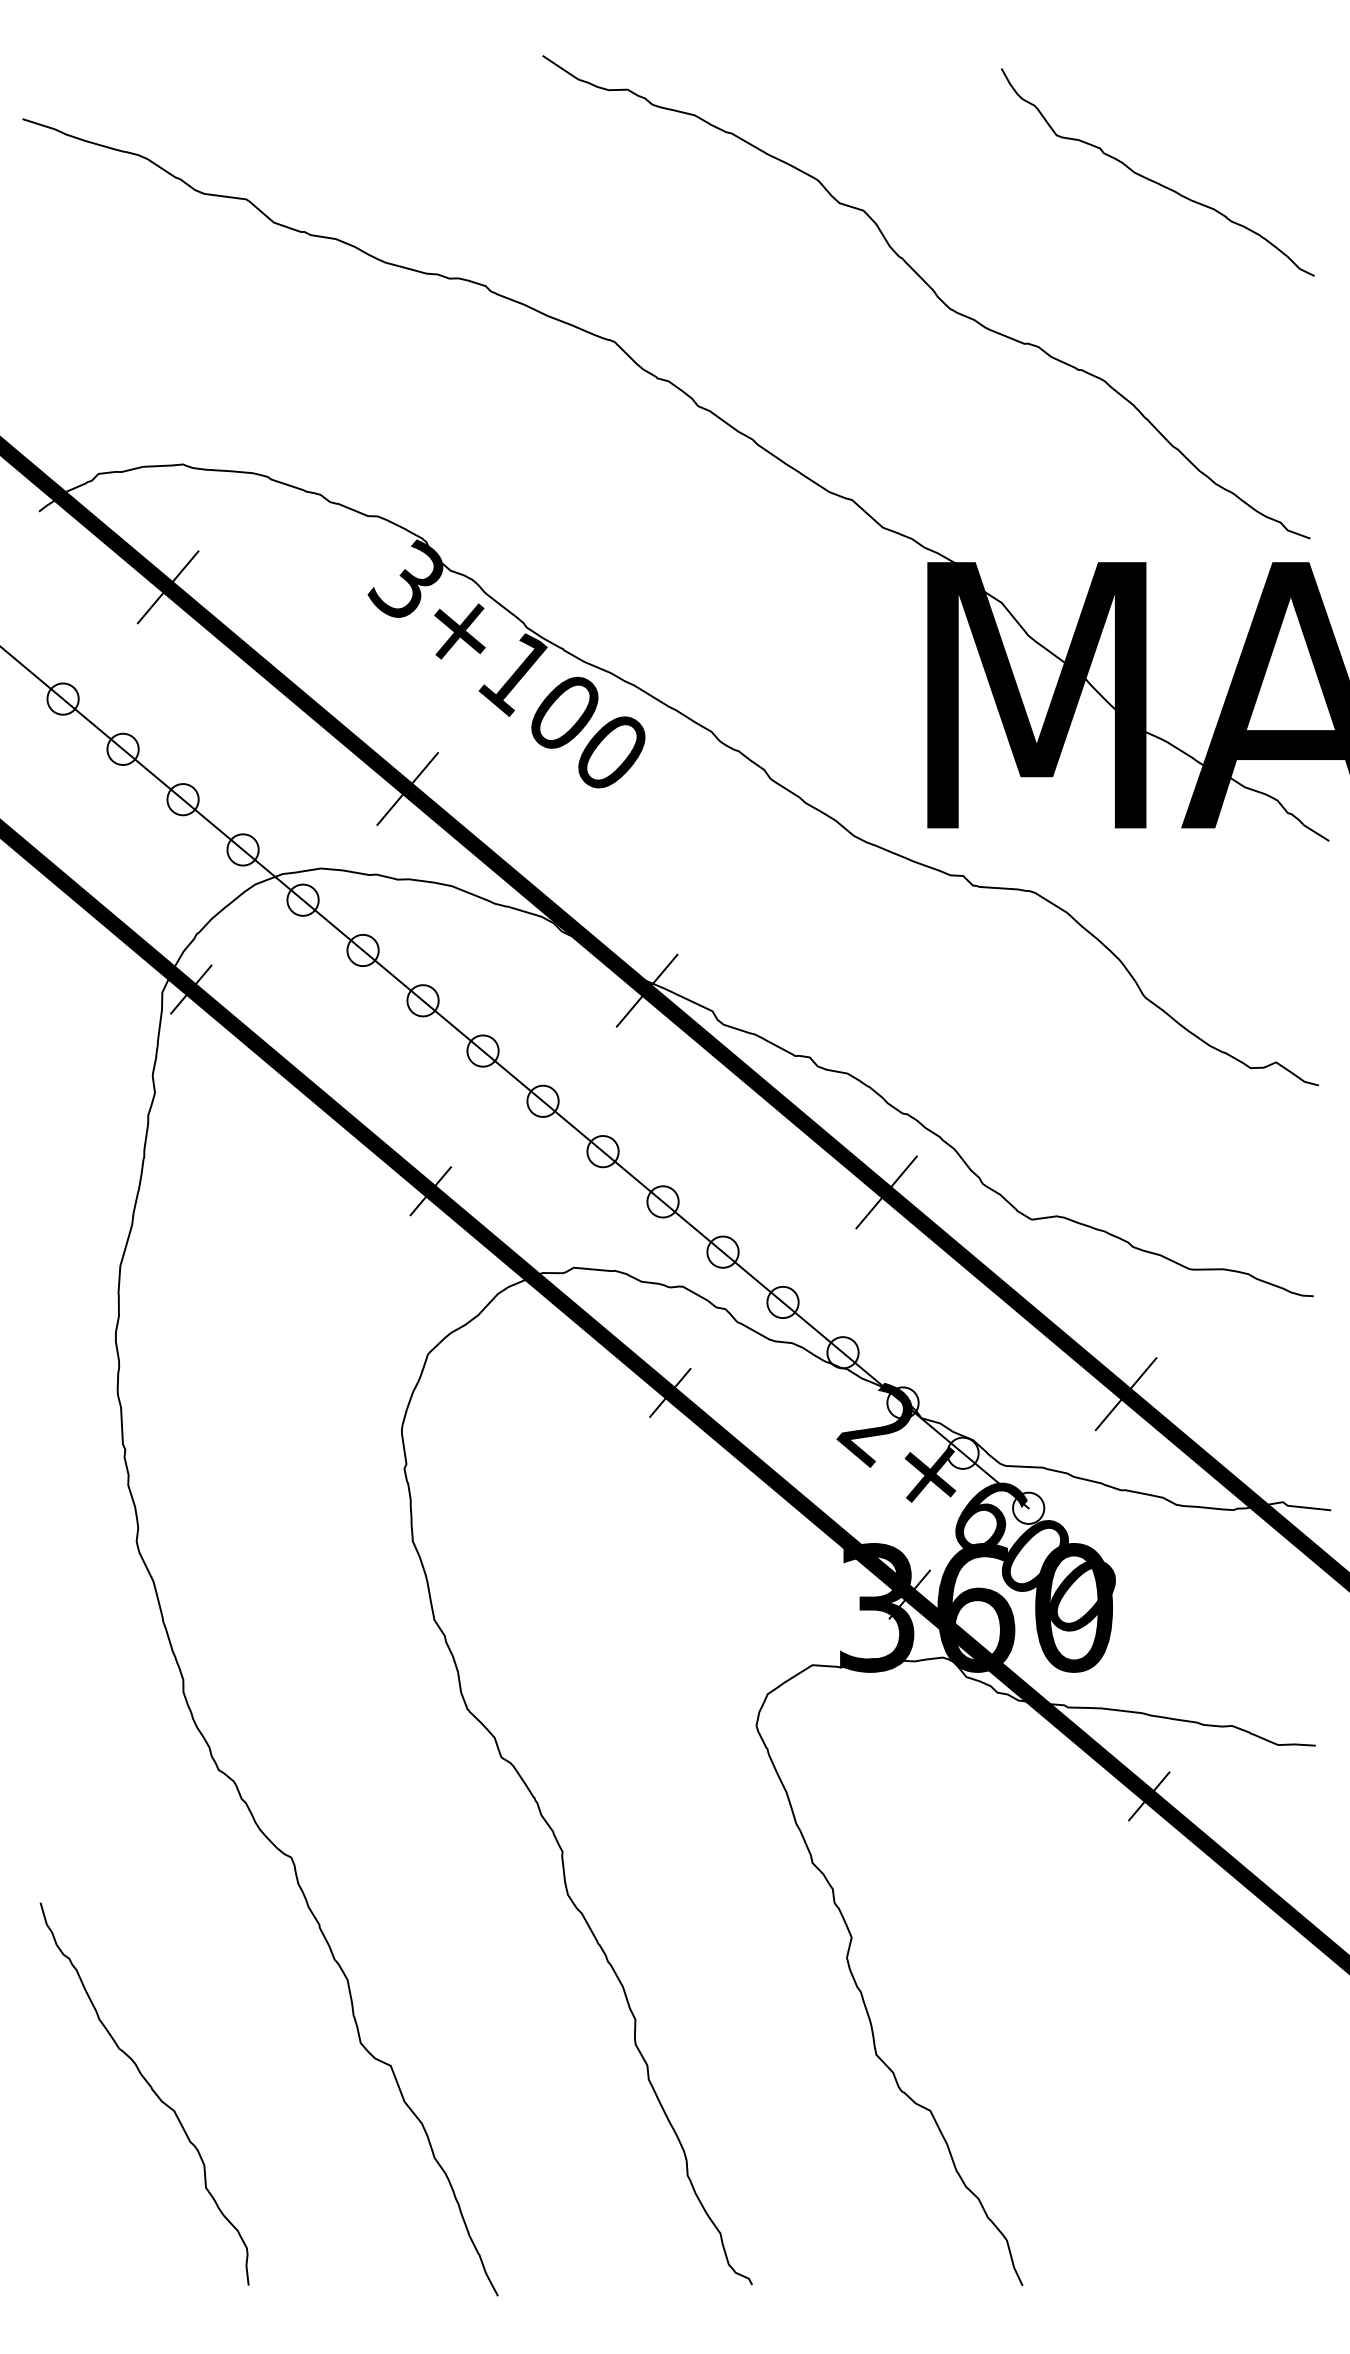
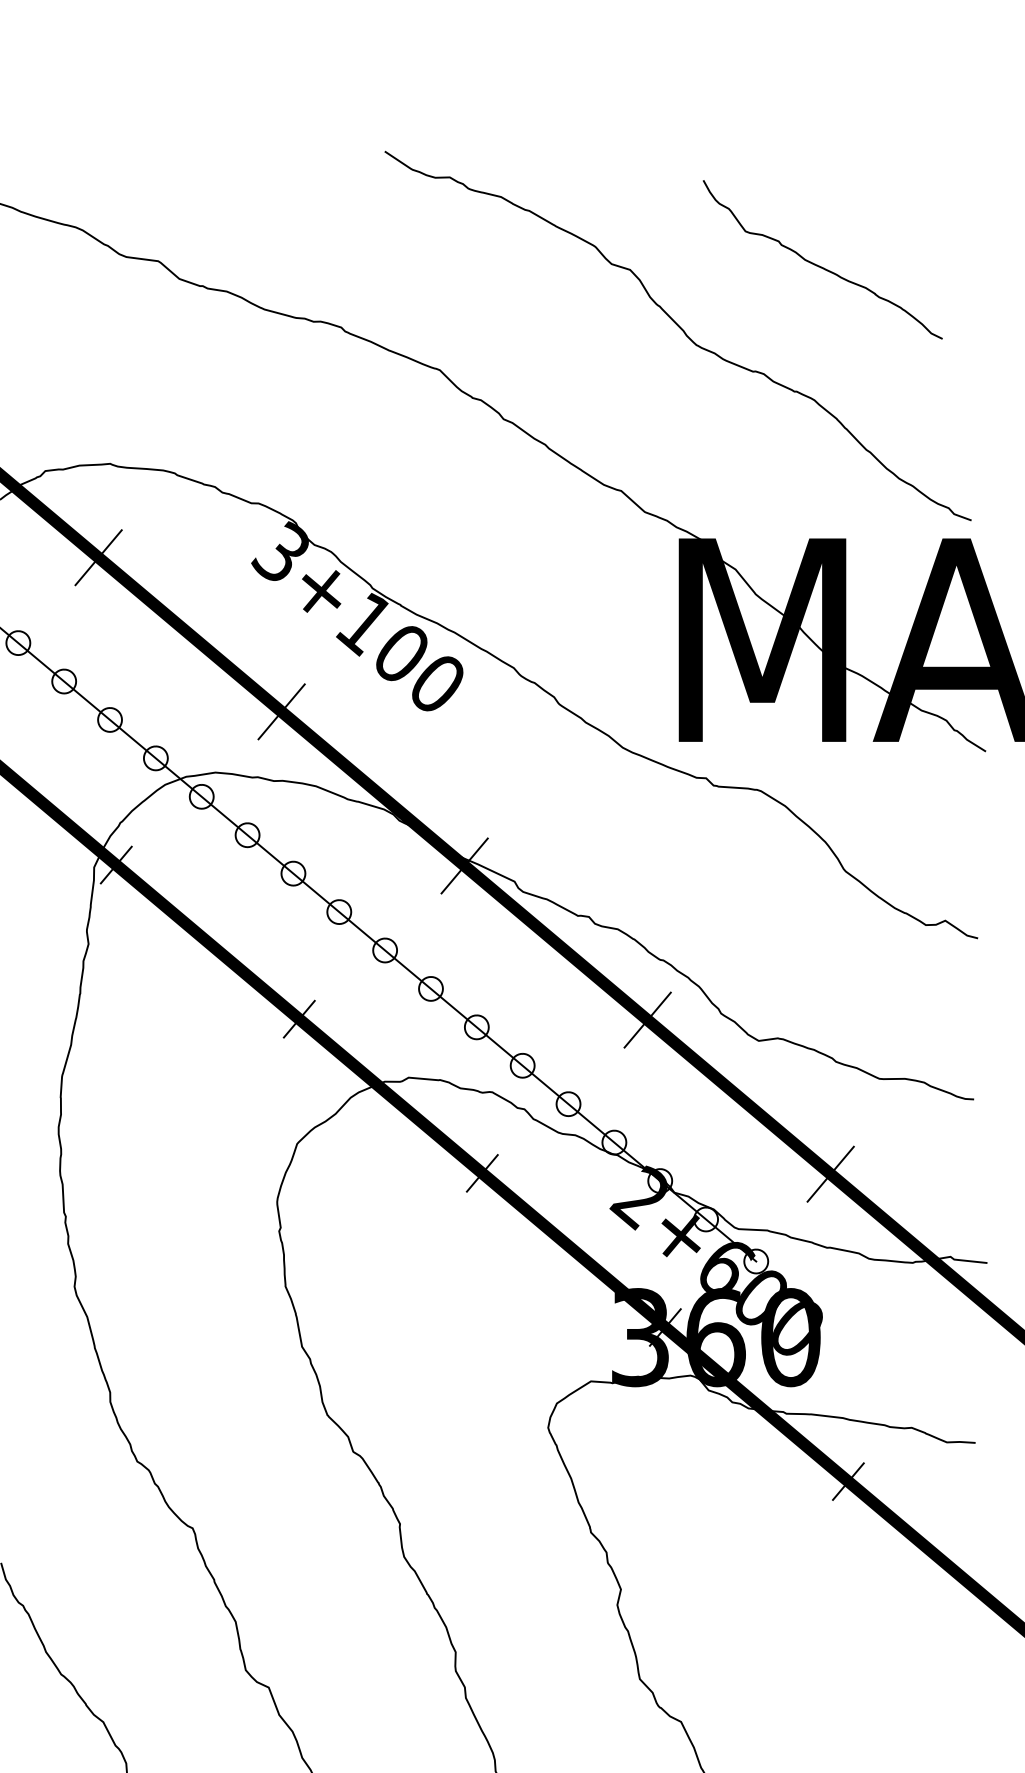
curve: (1153, 180) -> (819, 265), moved

